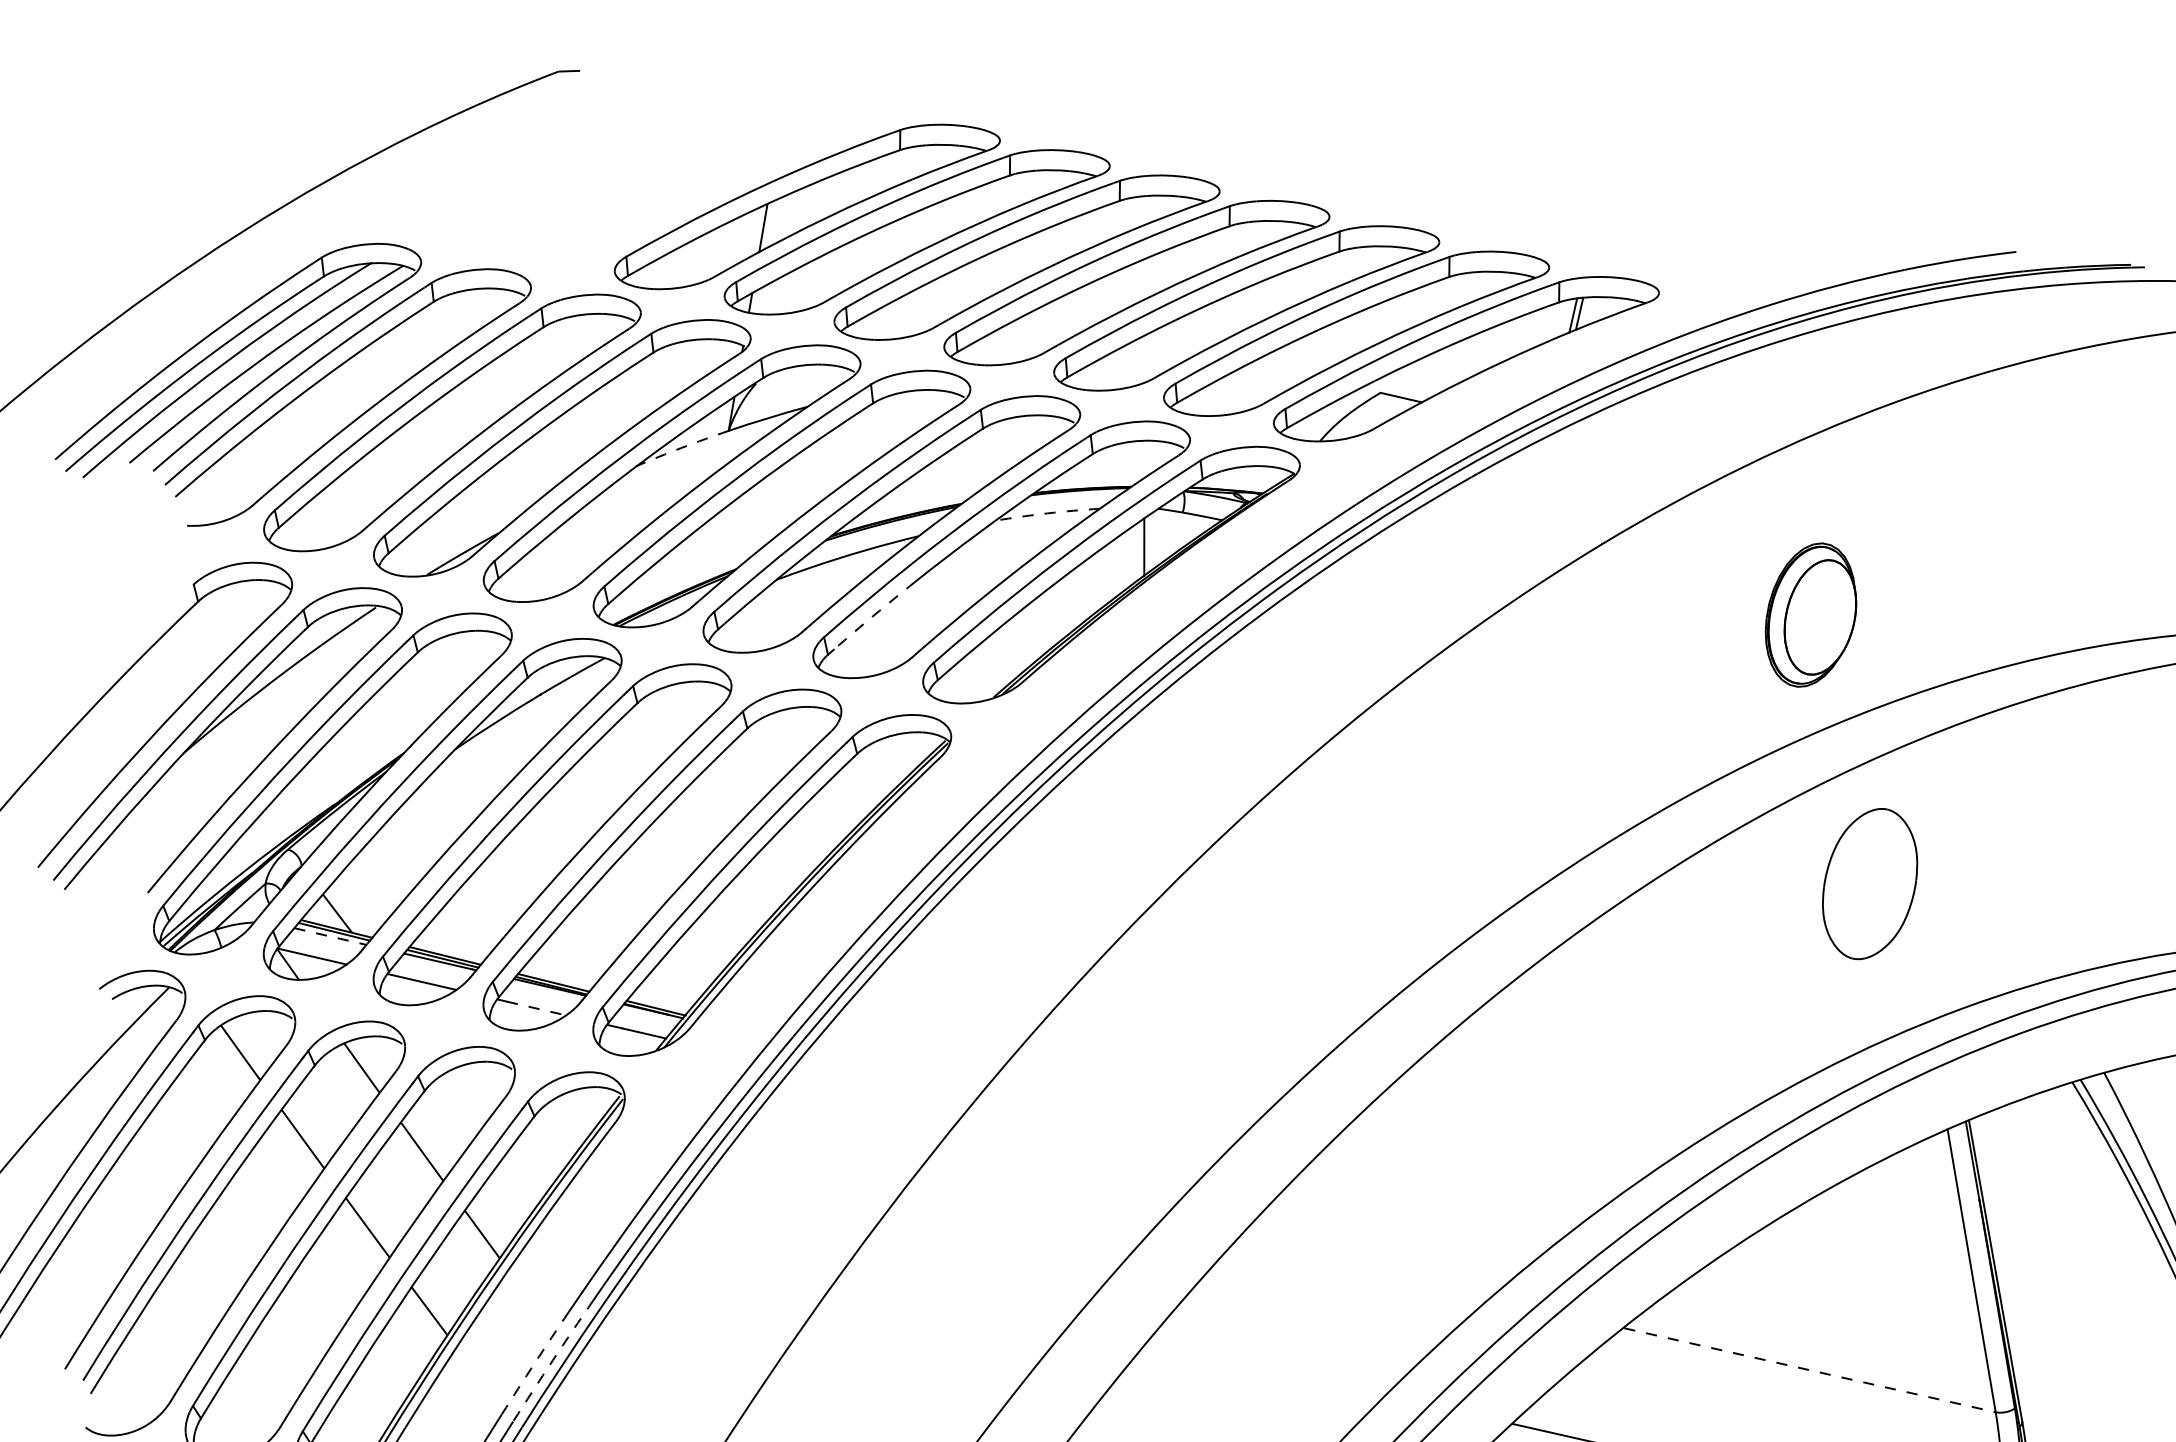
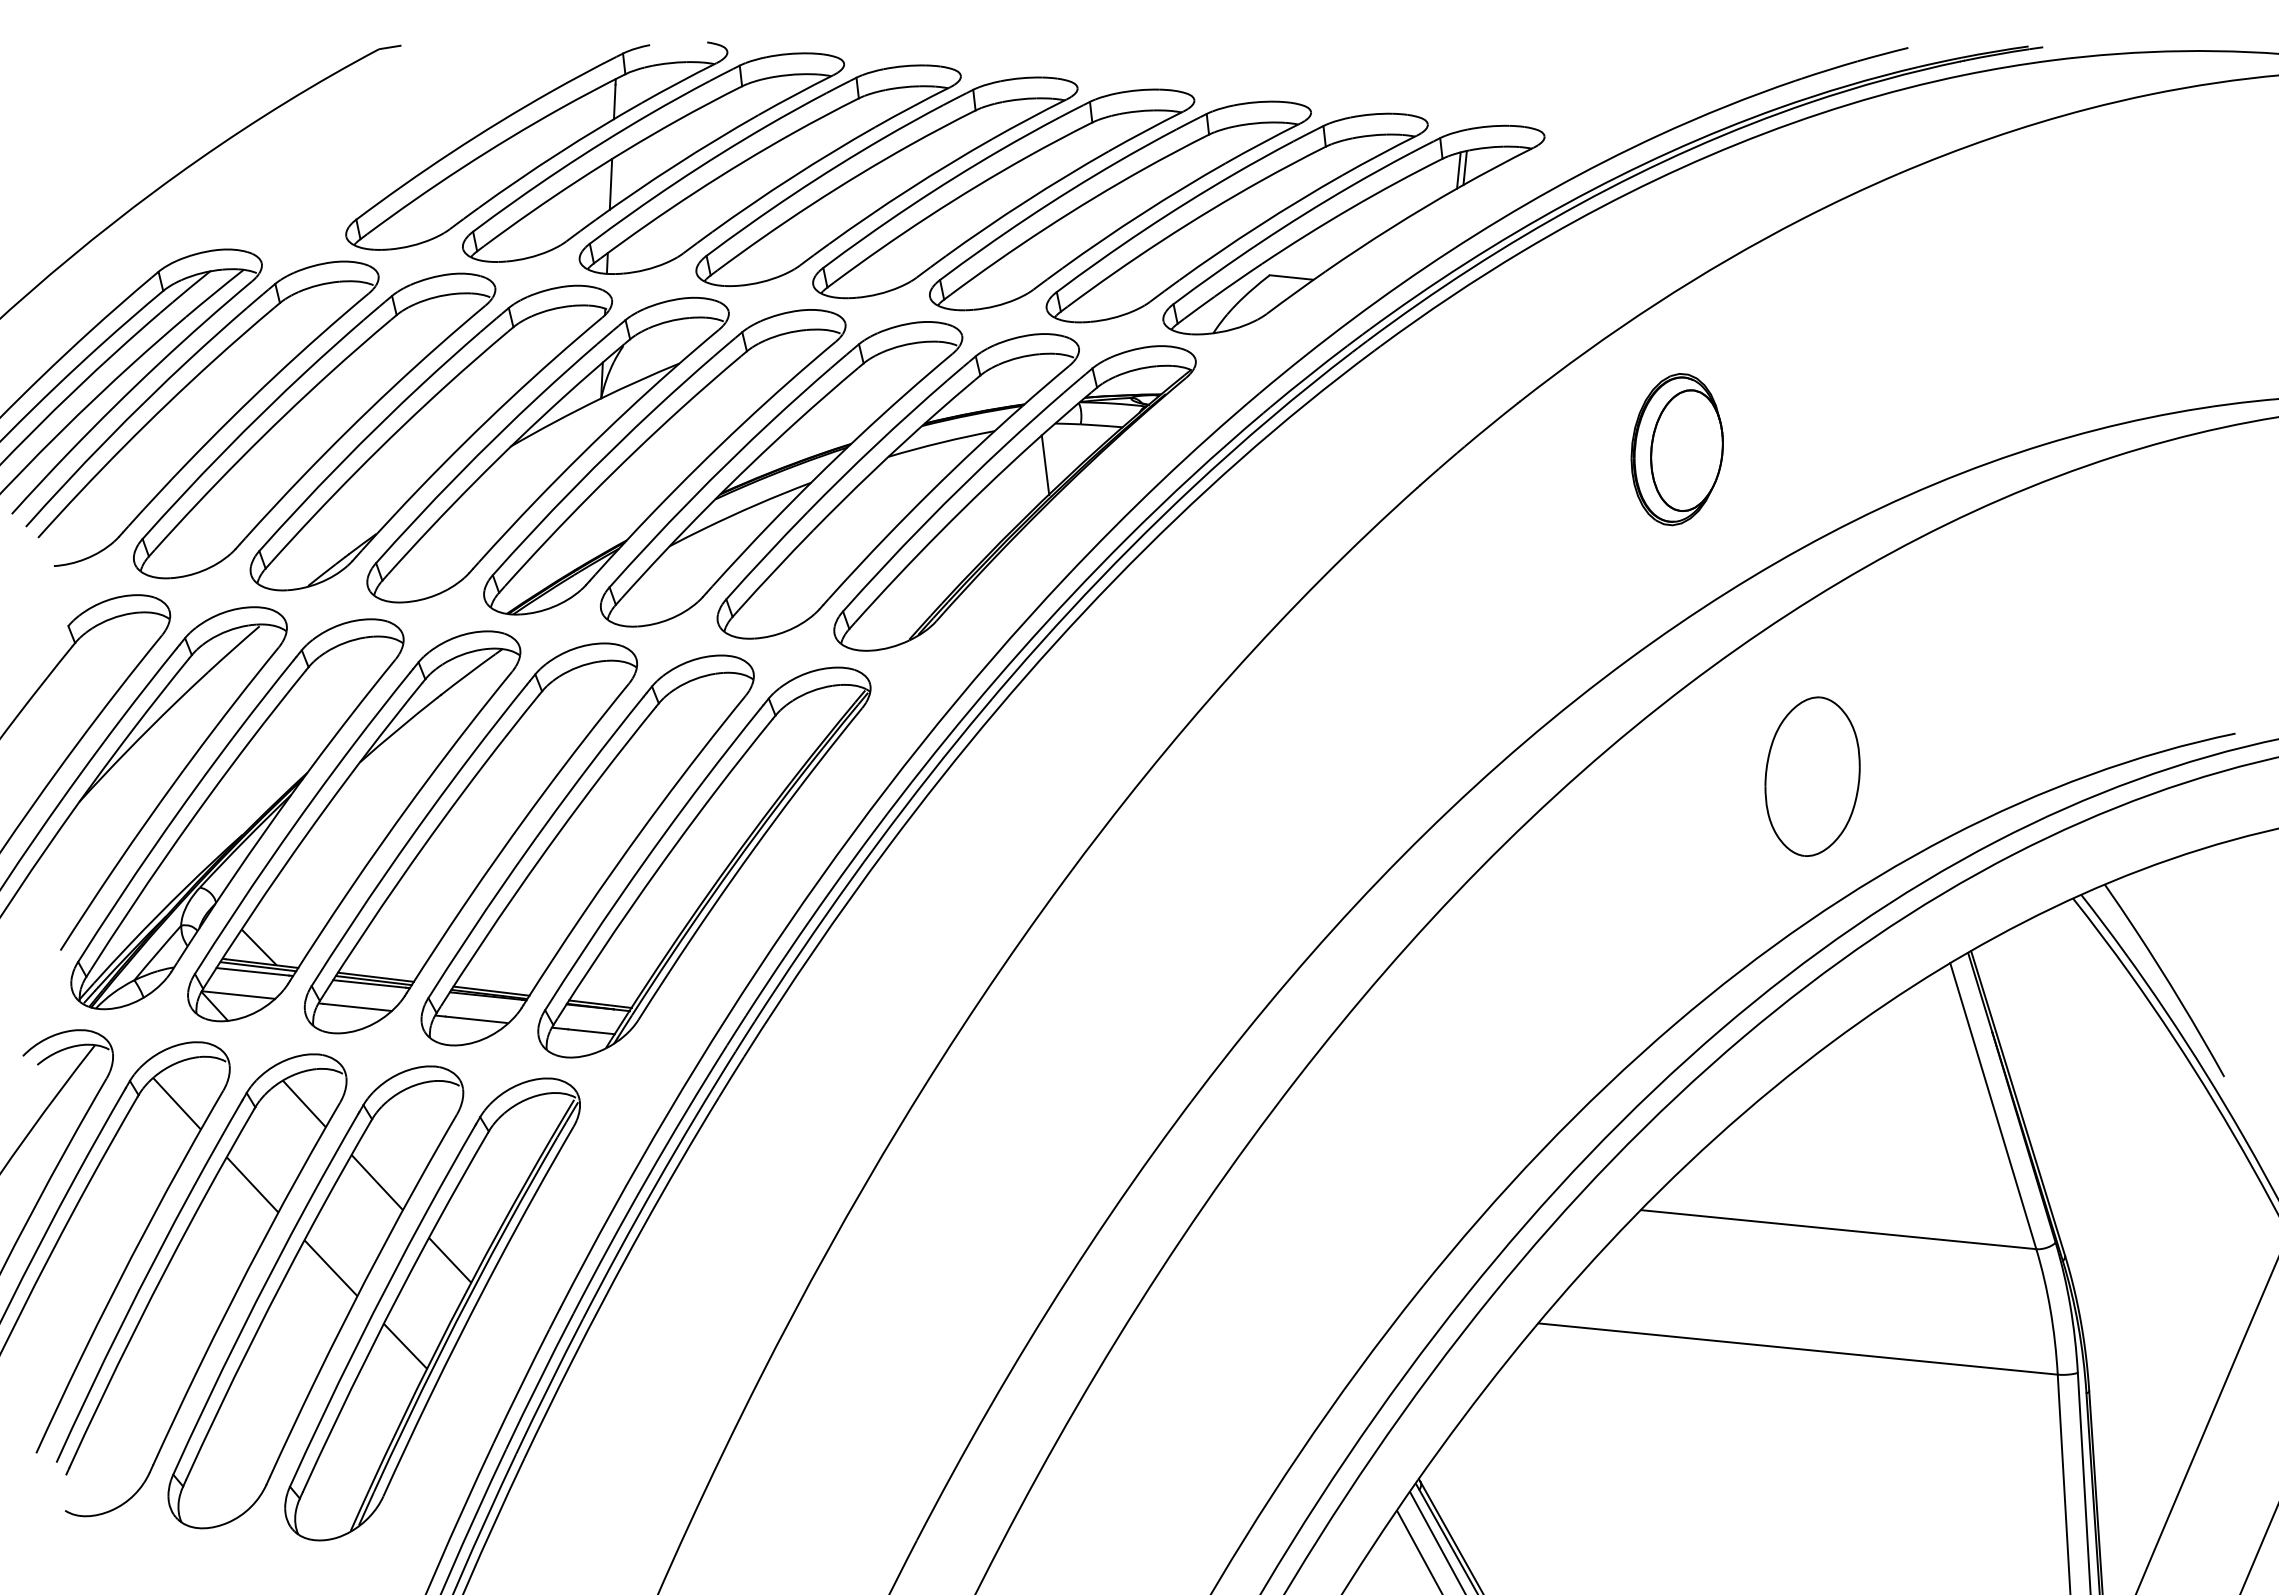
part: (697, 182) -> (536, 145), added
arc: (682, 447) -> (555, 421), dashed -> solid
arc: (1047, 513) -> (941, 442), dashed -> solid
arc: (874, 614) -> (775, 569), dashed -> solid
part: (1810, 615) -> (1676, 449), moved
part: (1869, 883) -> (1812, 776), moved
line: (328, 935) -> (252, 971), dashed -> solid
line: (536, 1008) -> (476, 1019), dashed -> solid
arc: (553, 1360) -> (539, 1381), dashed -> solid
arc: (535, 1363) -> (521, 1386), dashed -> solid
line: (1810, 1370) -> (1839, 1229), dashed -> solid

